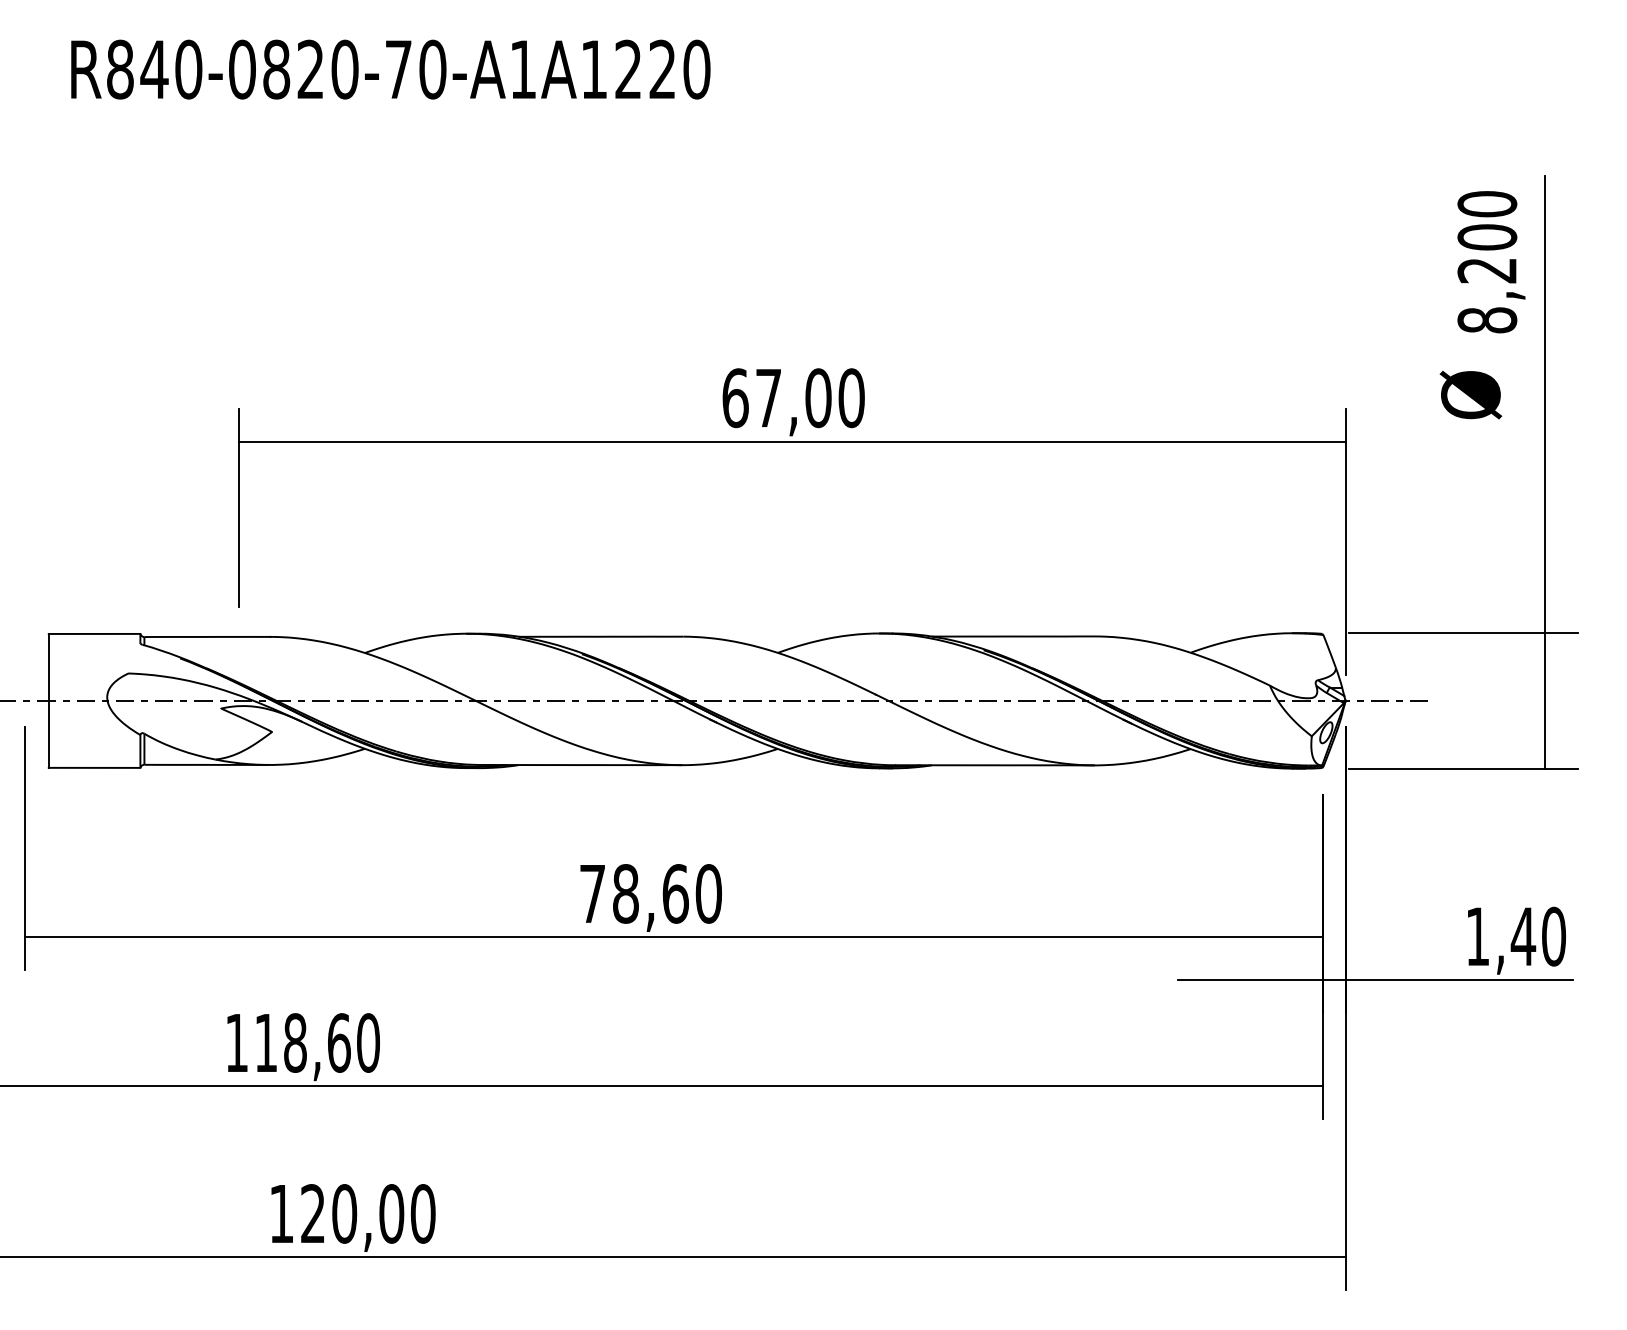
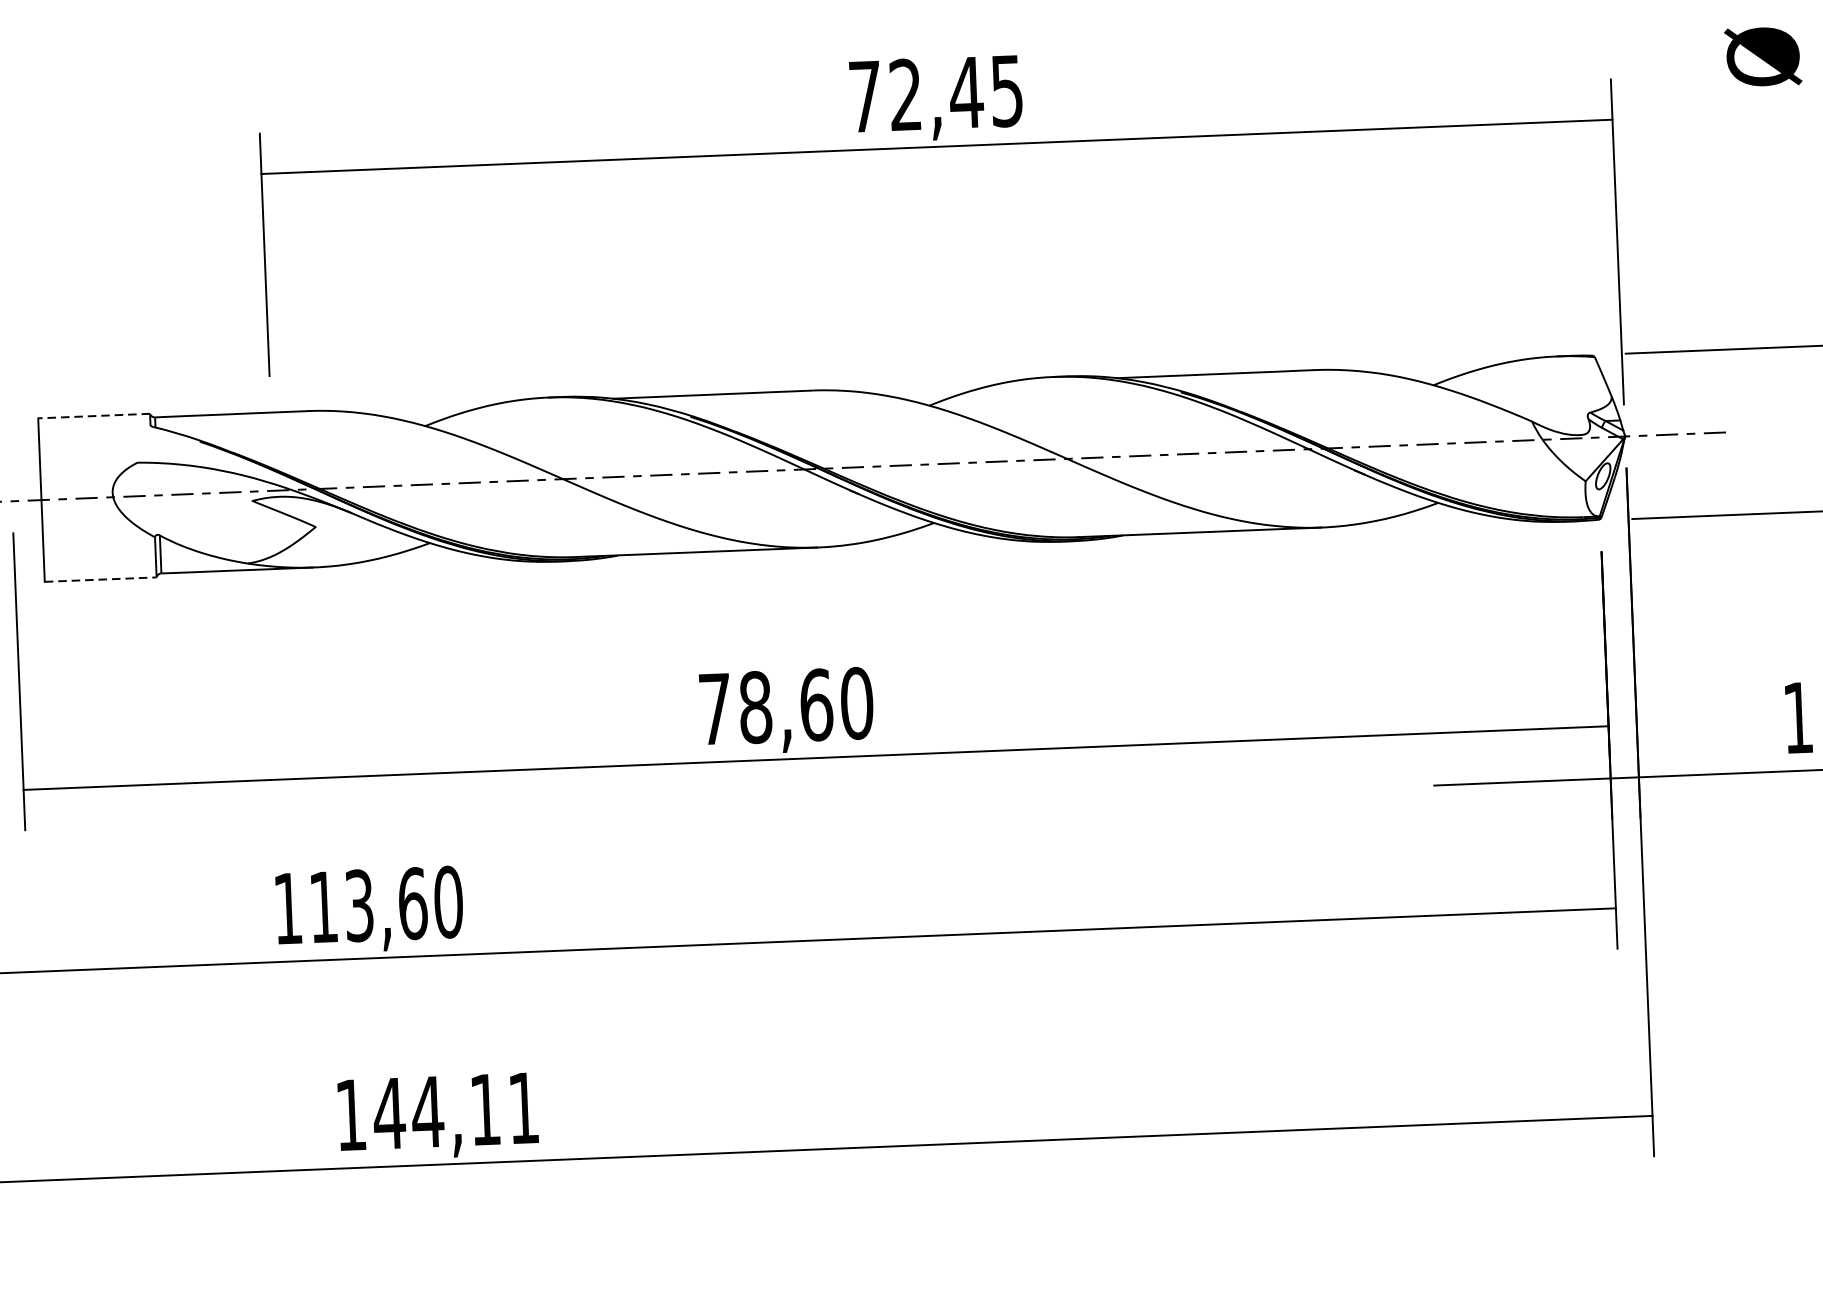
text: (793, 398) -> (936, 94), 67,00 -> 72,45
line: (94, 633) -> (93, 415), solid -> dashed
line: (94, 767) -> (100, 579), solid -> dashed
text: (295, 1042) -> (359, 905), 118,60 -> 113,60
text: (367, 1213) -> (455, 1110), 120,00 -> 144,11

